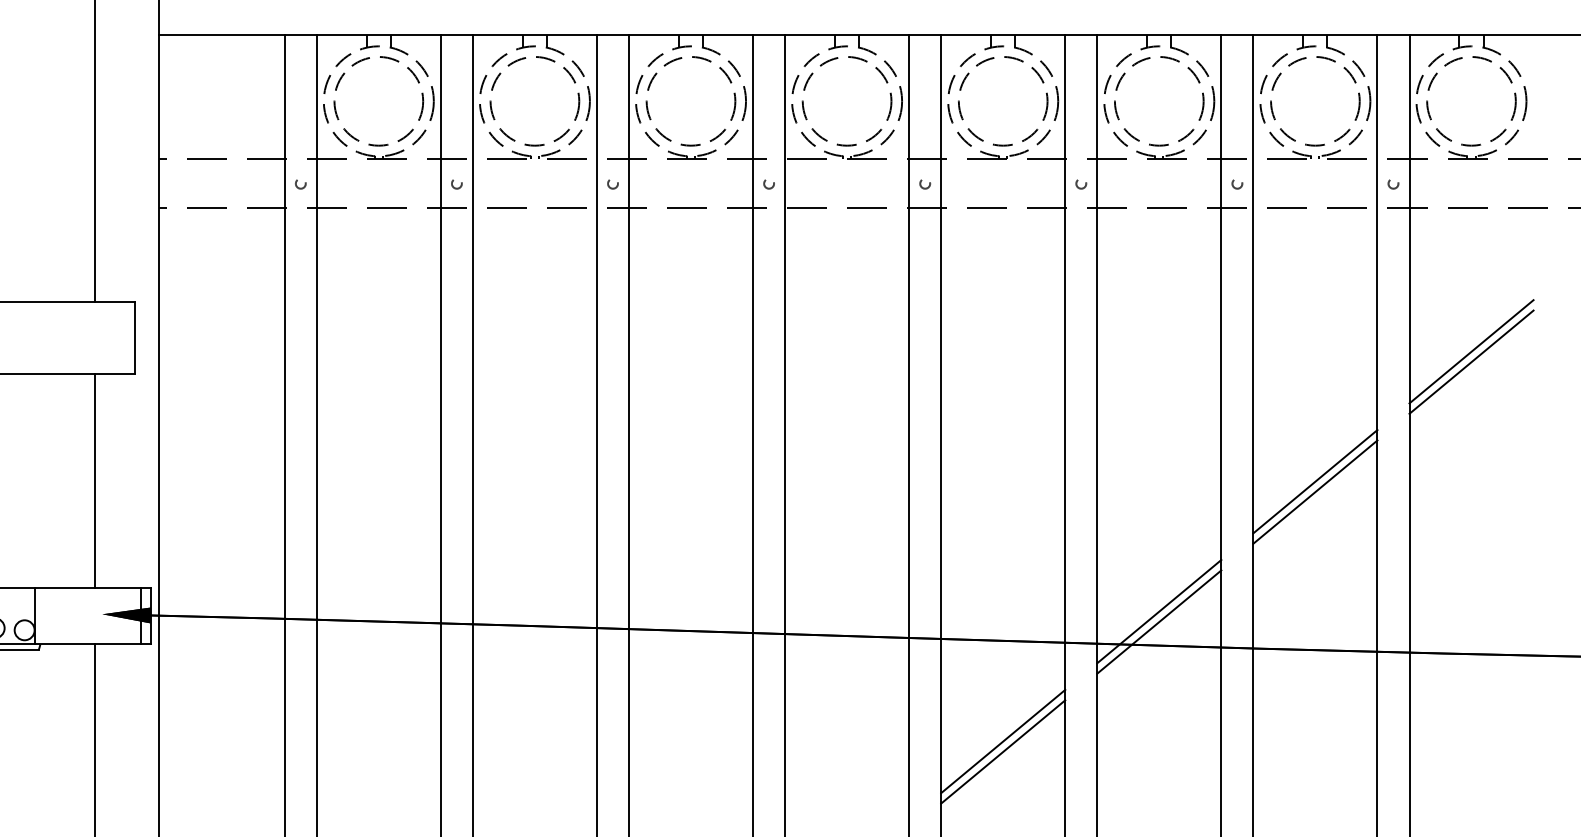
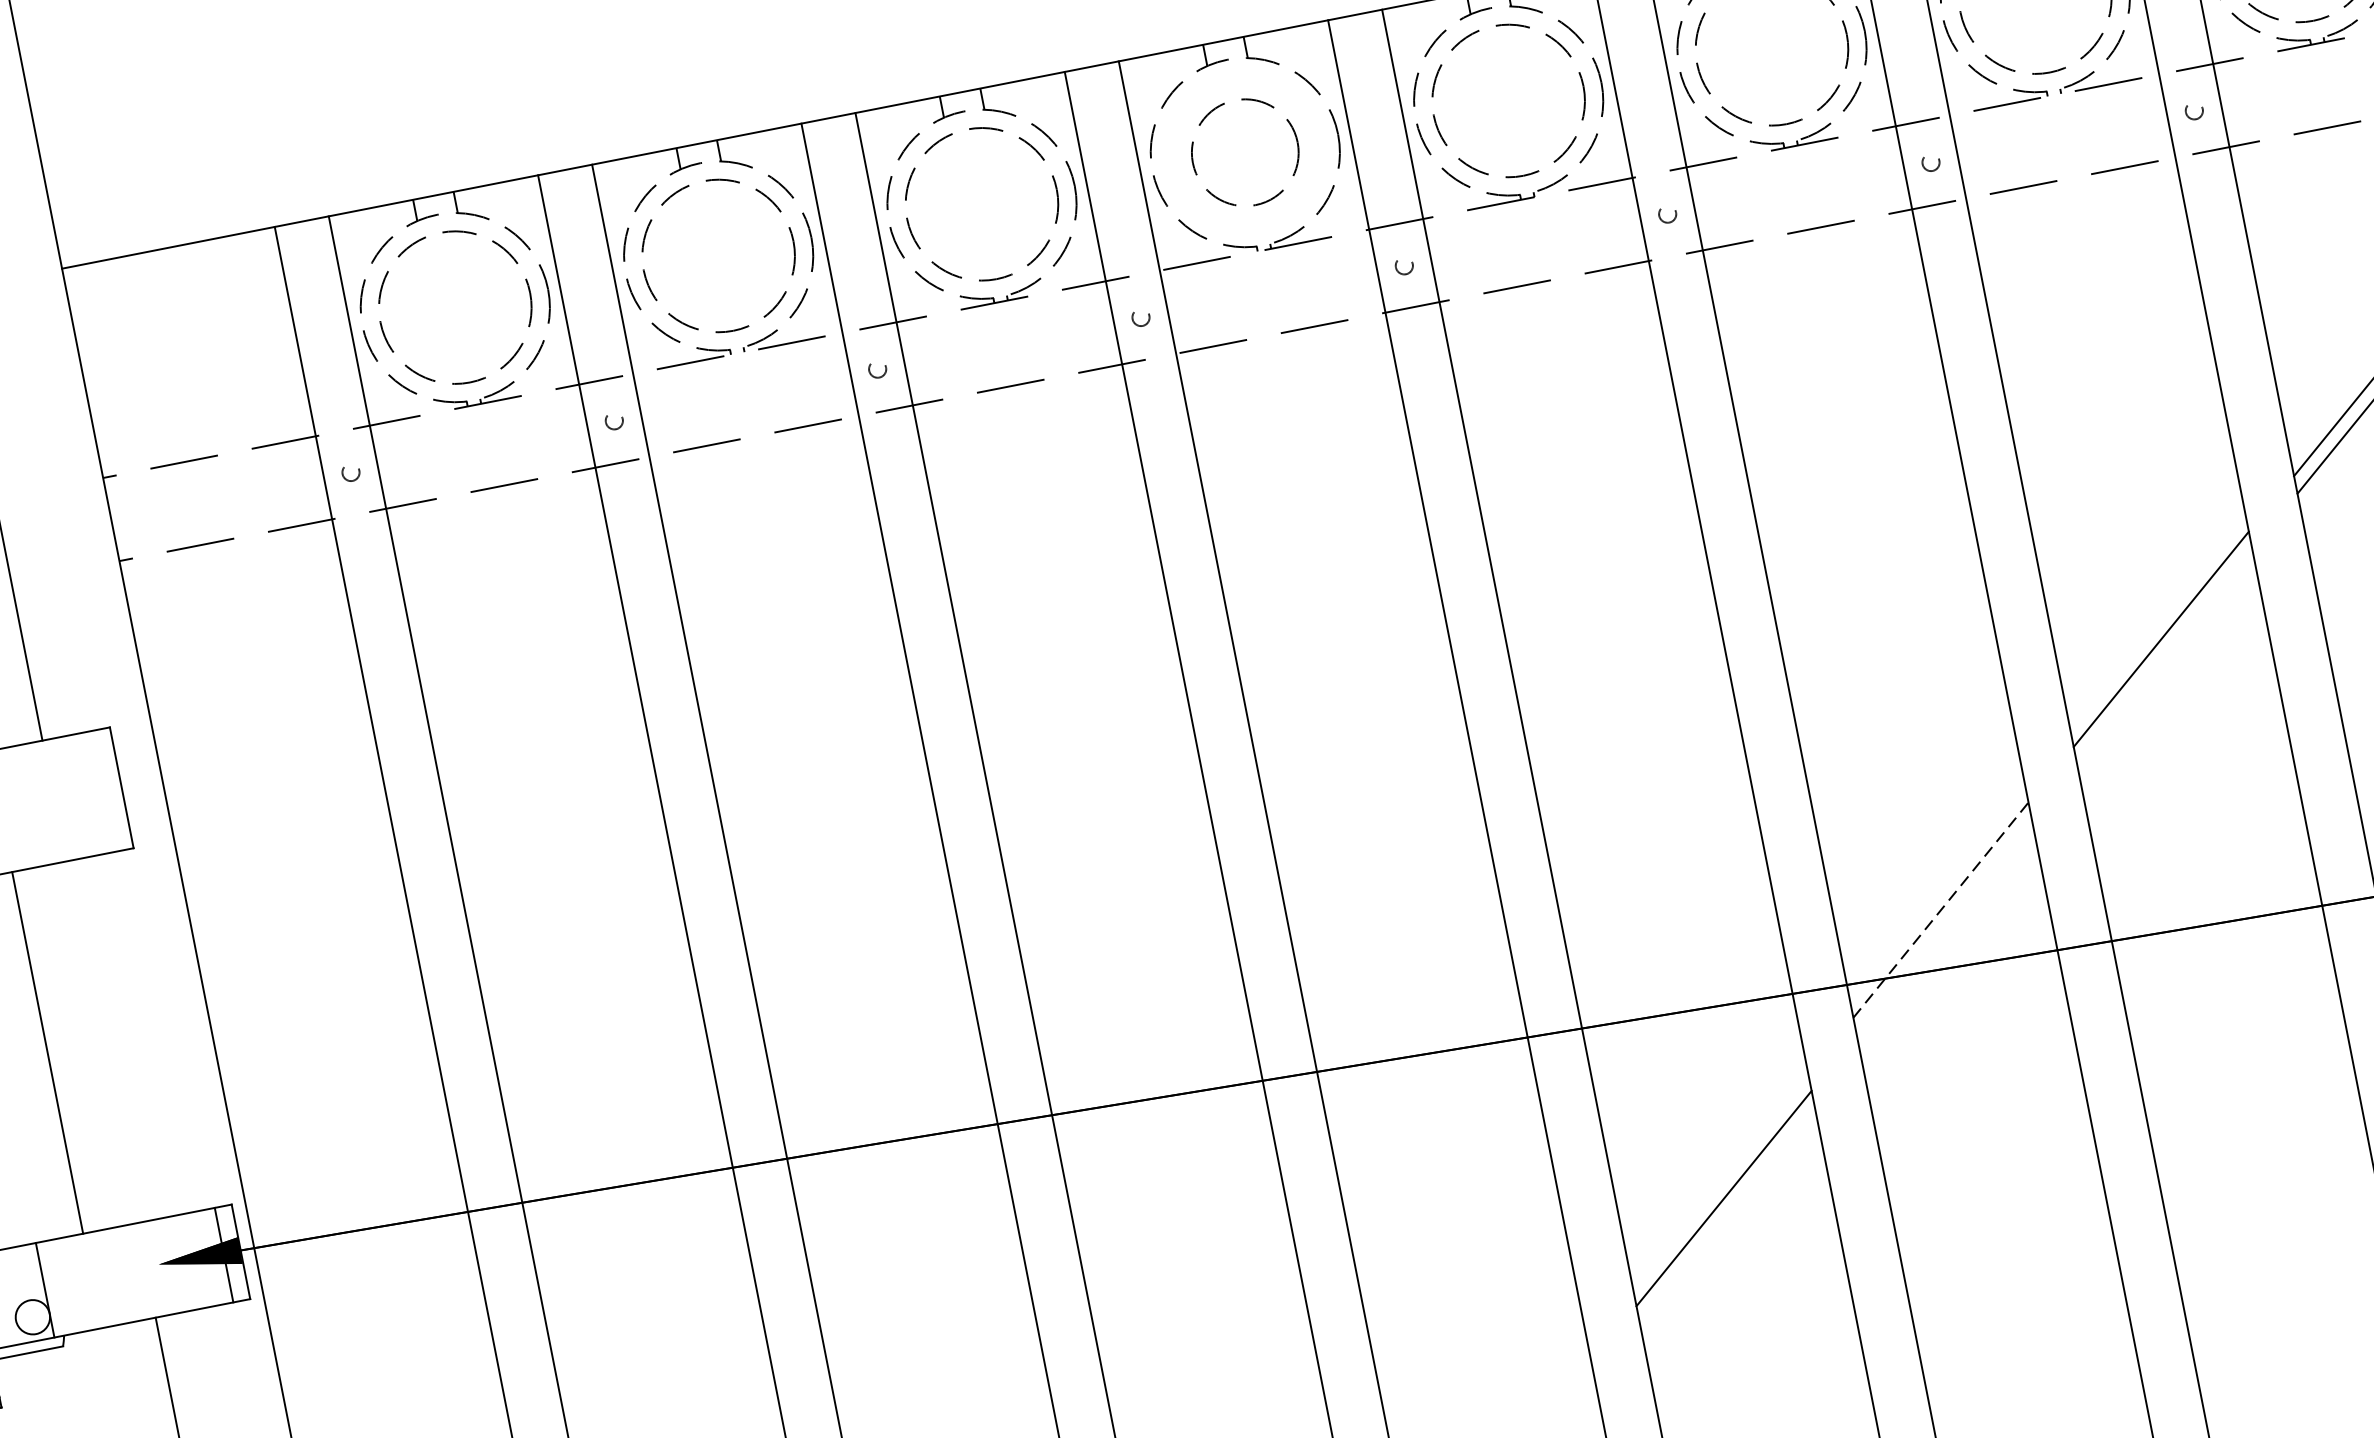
circle: (846, 101) -> (1244, 153), size x0.7
line: (94, 480) -> (47, 1052), moved
line: (1315, 491) -> (2164, 655), removed
line: (1159, 611) -> (1941, 909), solid -> dashed
line: (1159, 621) -> (1944, 926), removed
line: (1003, 741) -> (1721, 1180), removed

